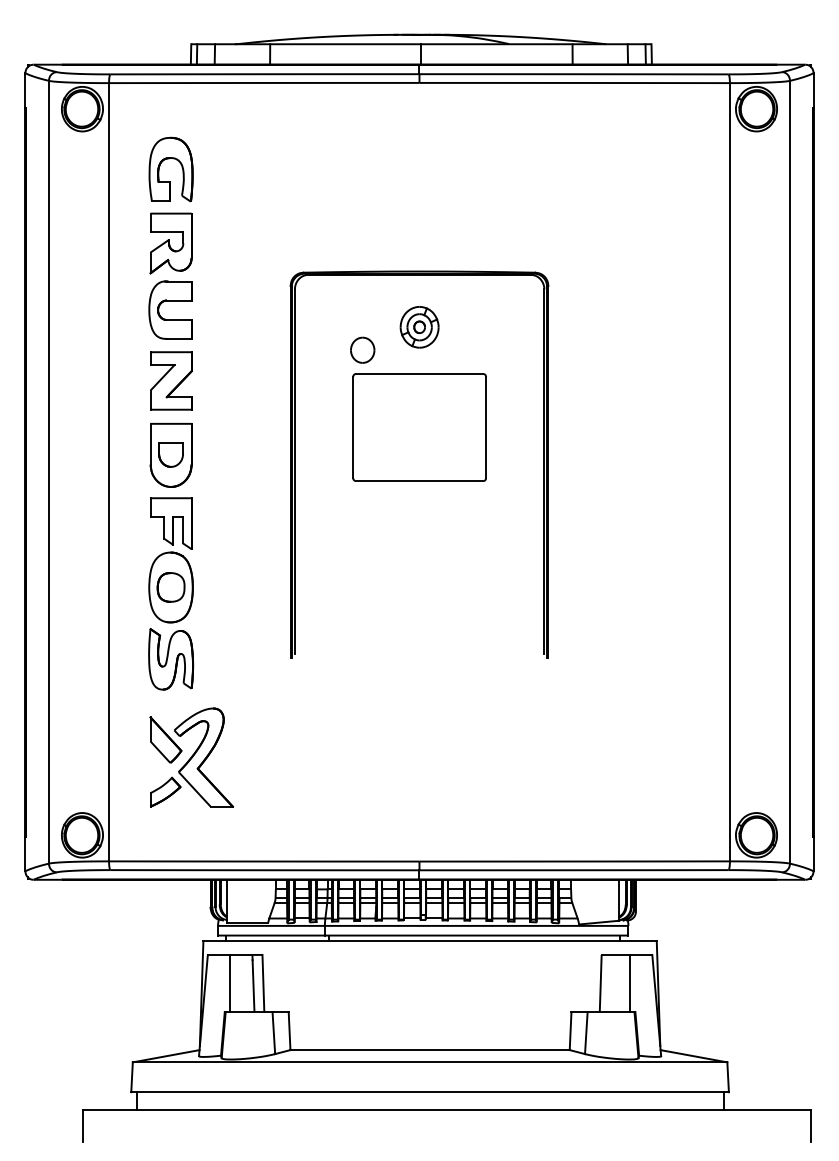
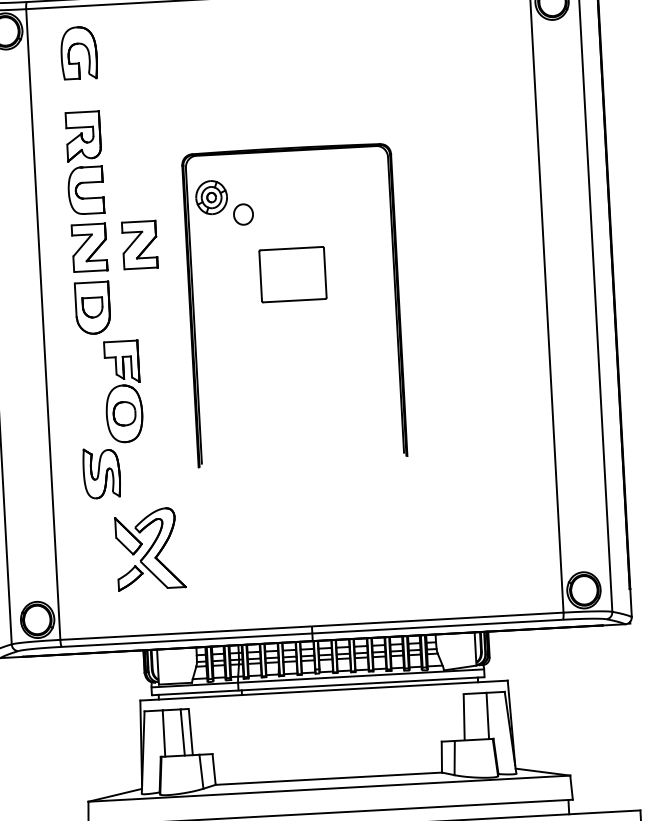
part: (169, 159) -> (77, 44), moved
part: (419, 327) -> (211, 197), moved
part: (233, 380) -> (140, 244), added
part: (419, 427) -> (292, 274), size x0.6
part: (170, 560) -> (122, 391), moved
part: (191, 757) -> (150, 548), moved

